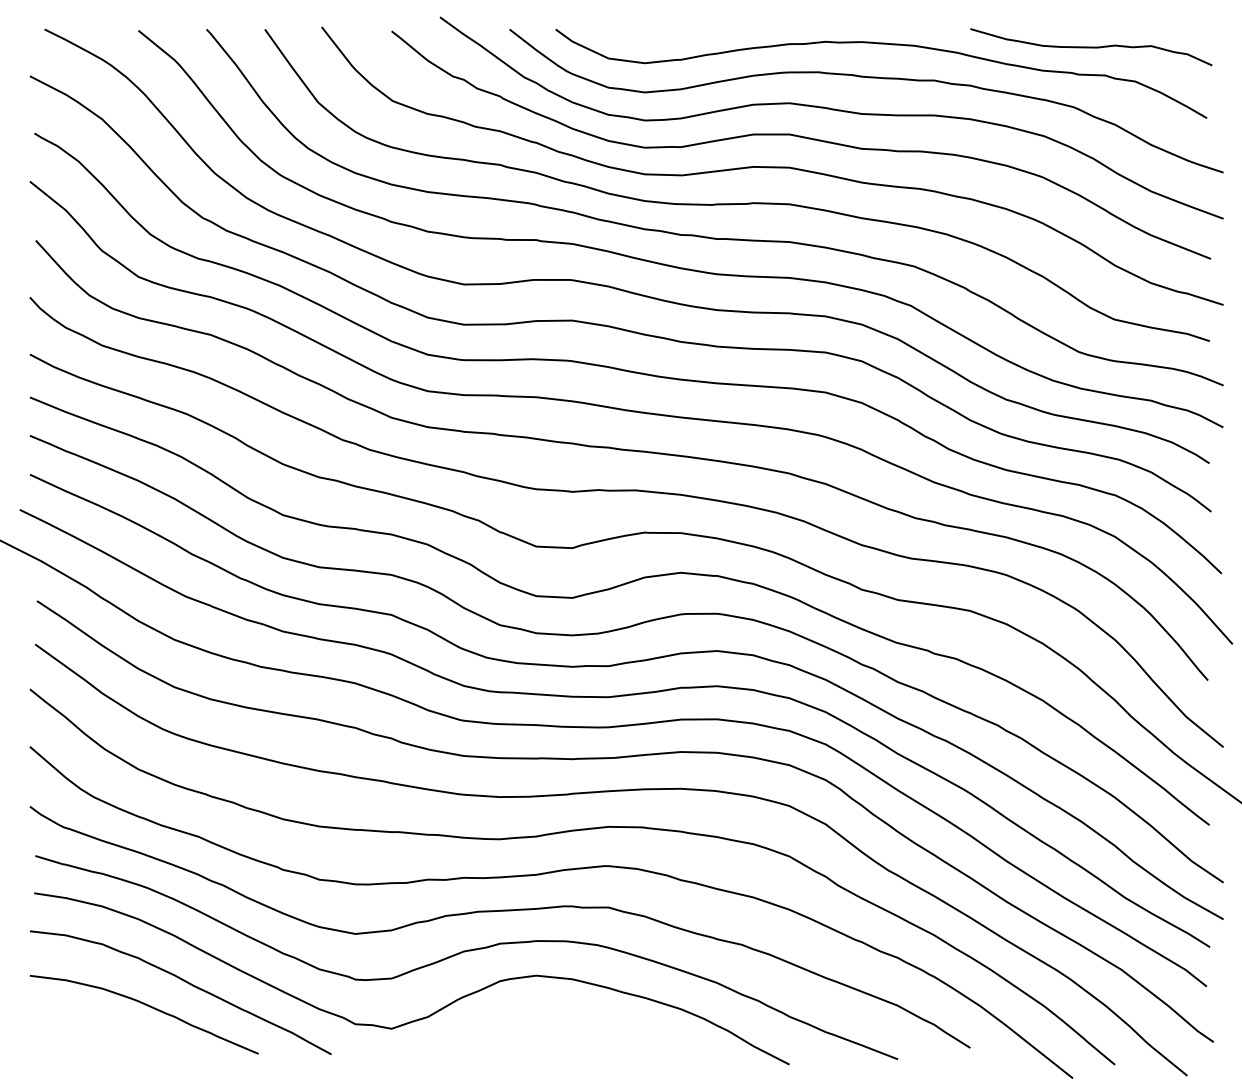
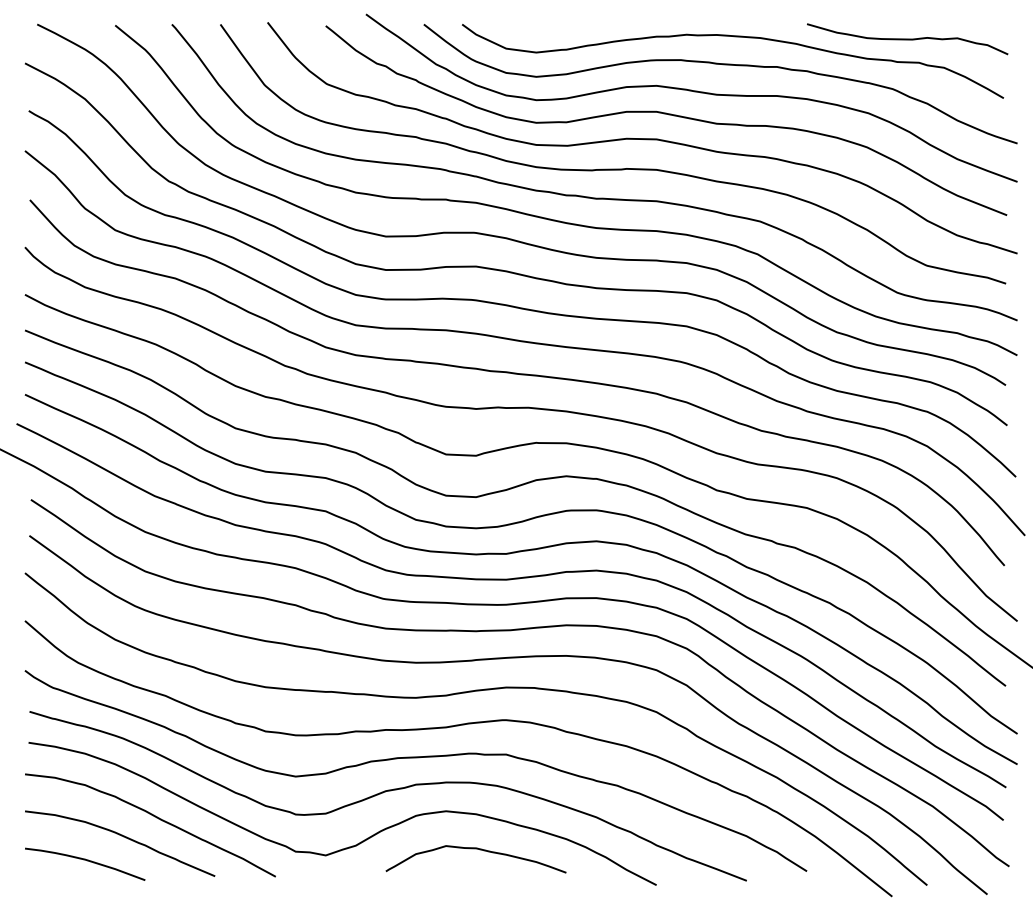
curve: (571, 1021) -> (475, 849), added
curve: (103, 1035) -> (86, 861), added

